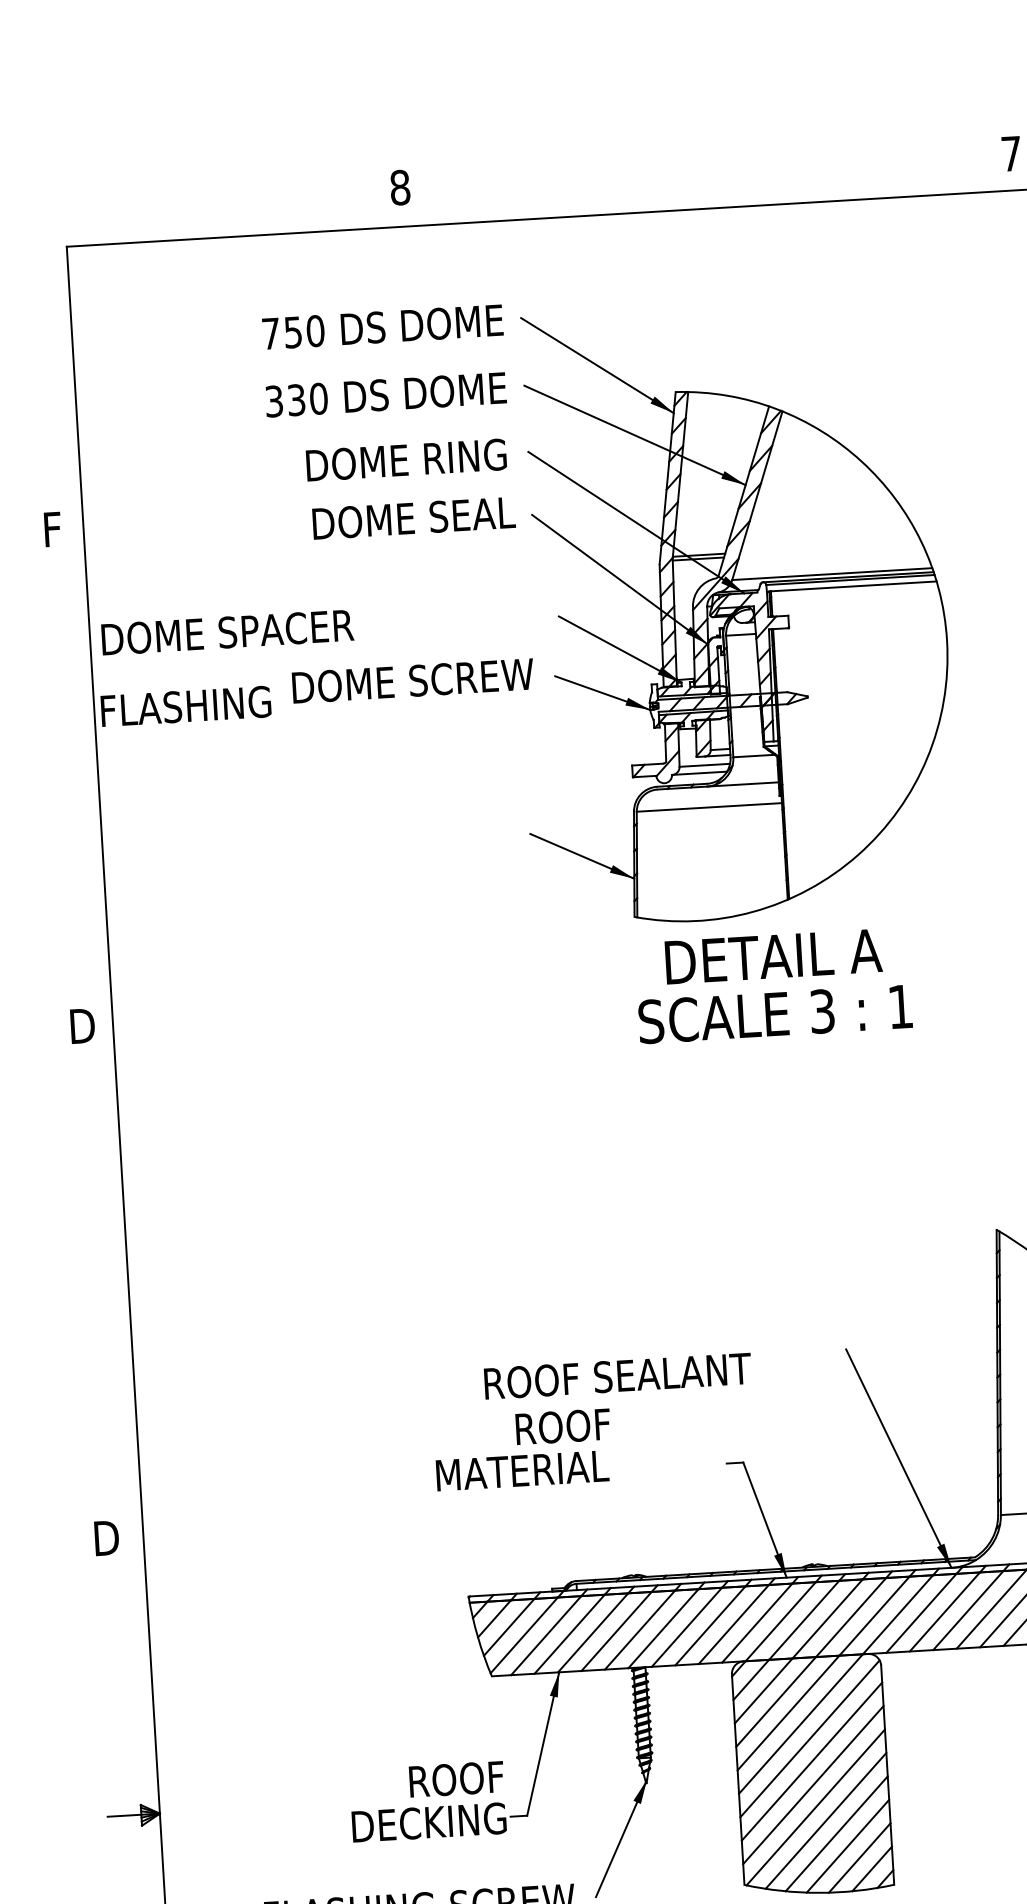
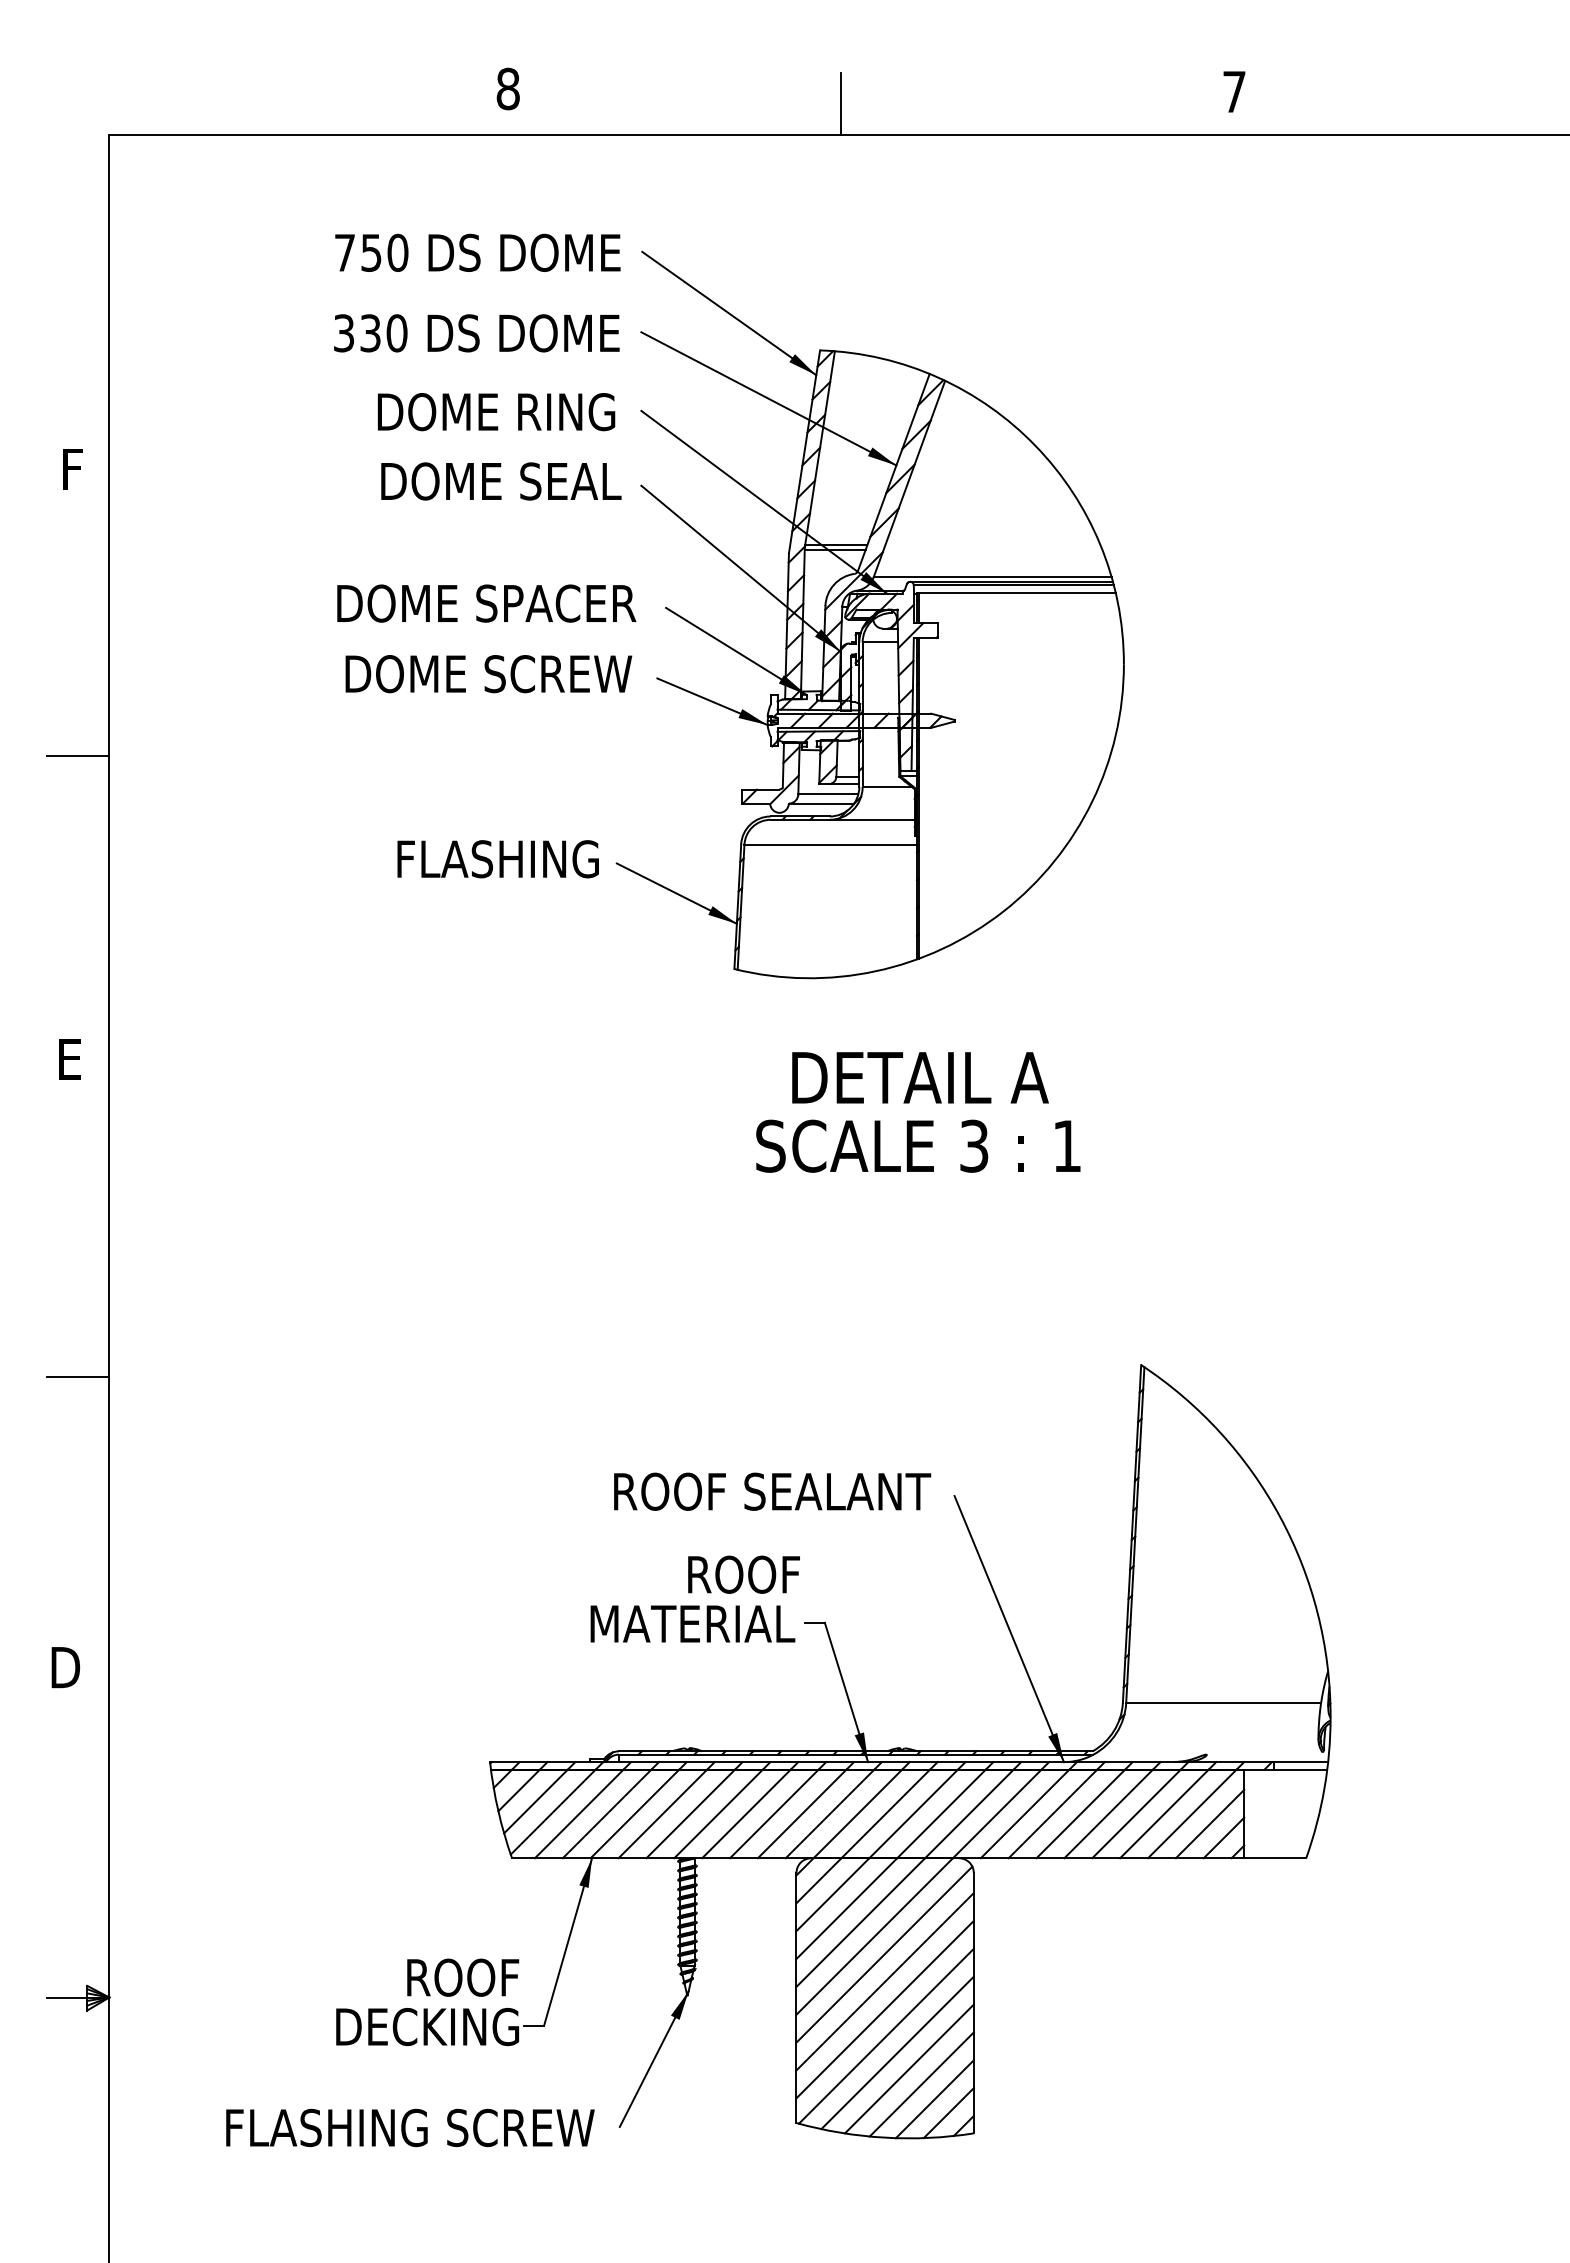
line: (680, 184) -> (840, 104), added
text: (227, 632) -> (486, 603), moved
text: (185, 706) -> (497, 859), moved
line: (71, 770) -> (78, 756), added
text: (773, 985) -> (918, 1112), moved
text: (82, 1026) -> (73, 1059), D -> E
line: (102, 1292) -> (78, 1376), added
text: (617, 1376) -> (772, 1491), moved
text: (522, 1449) -> (694, 1598), moved

